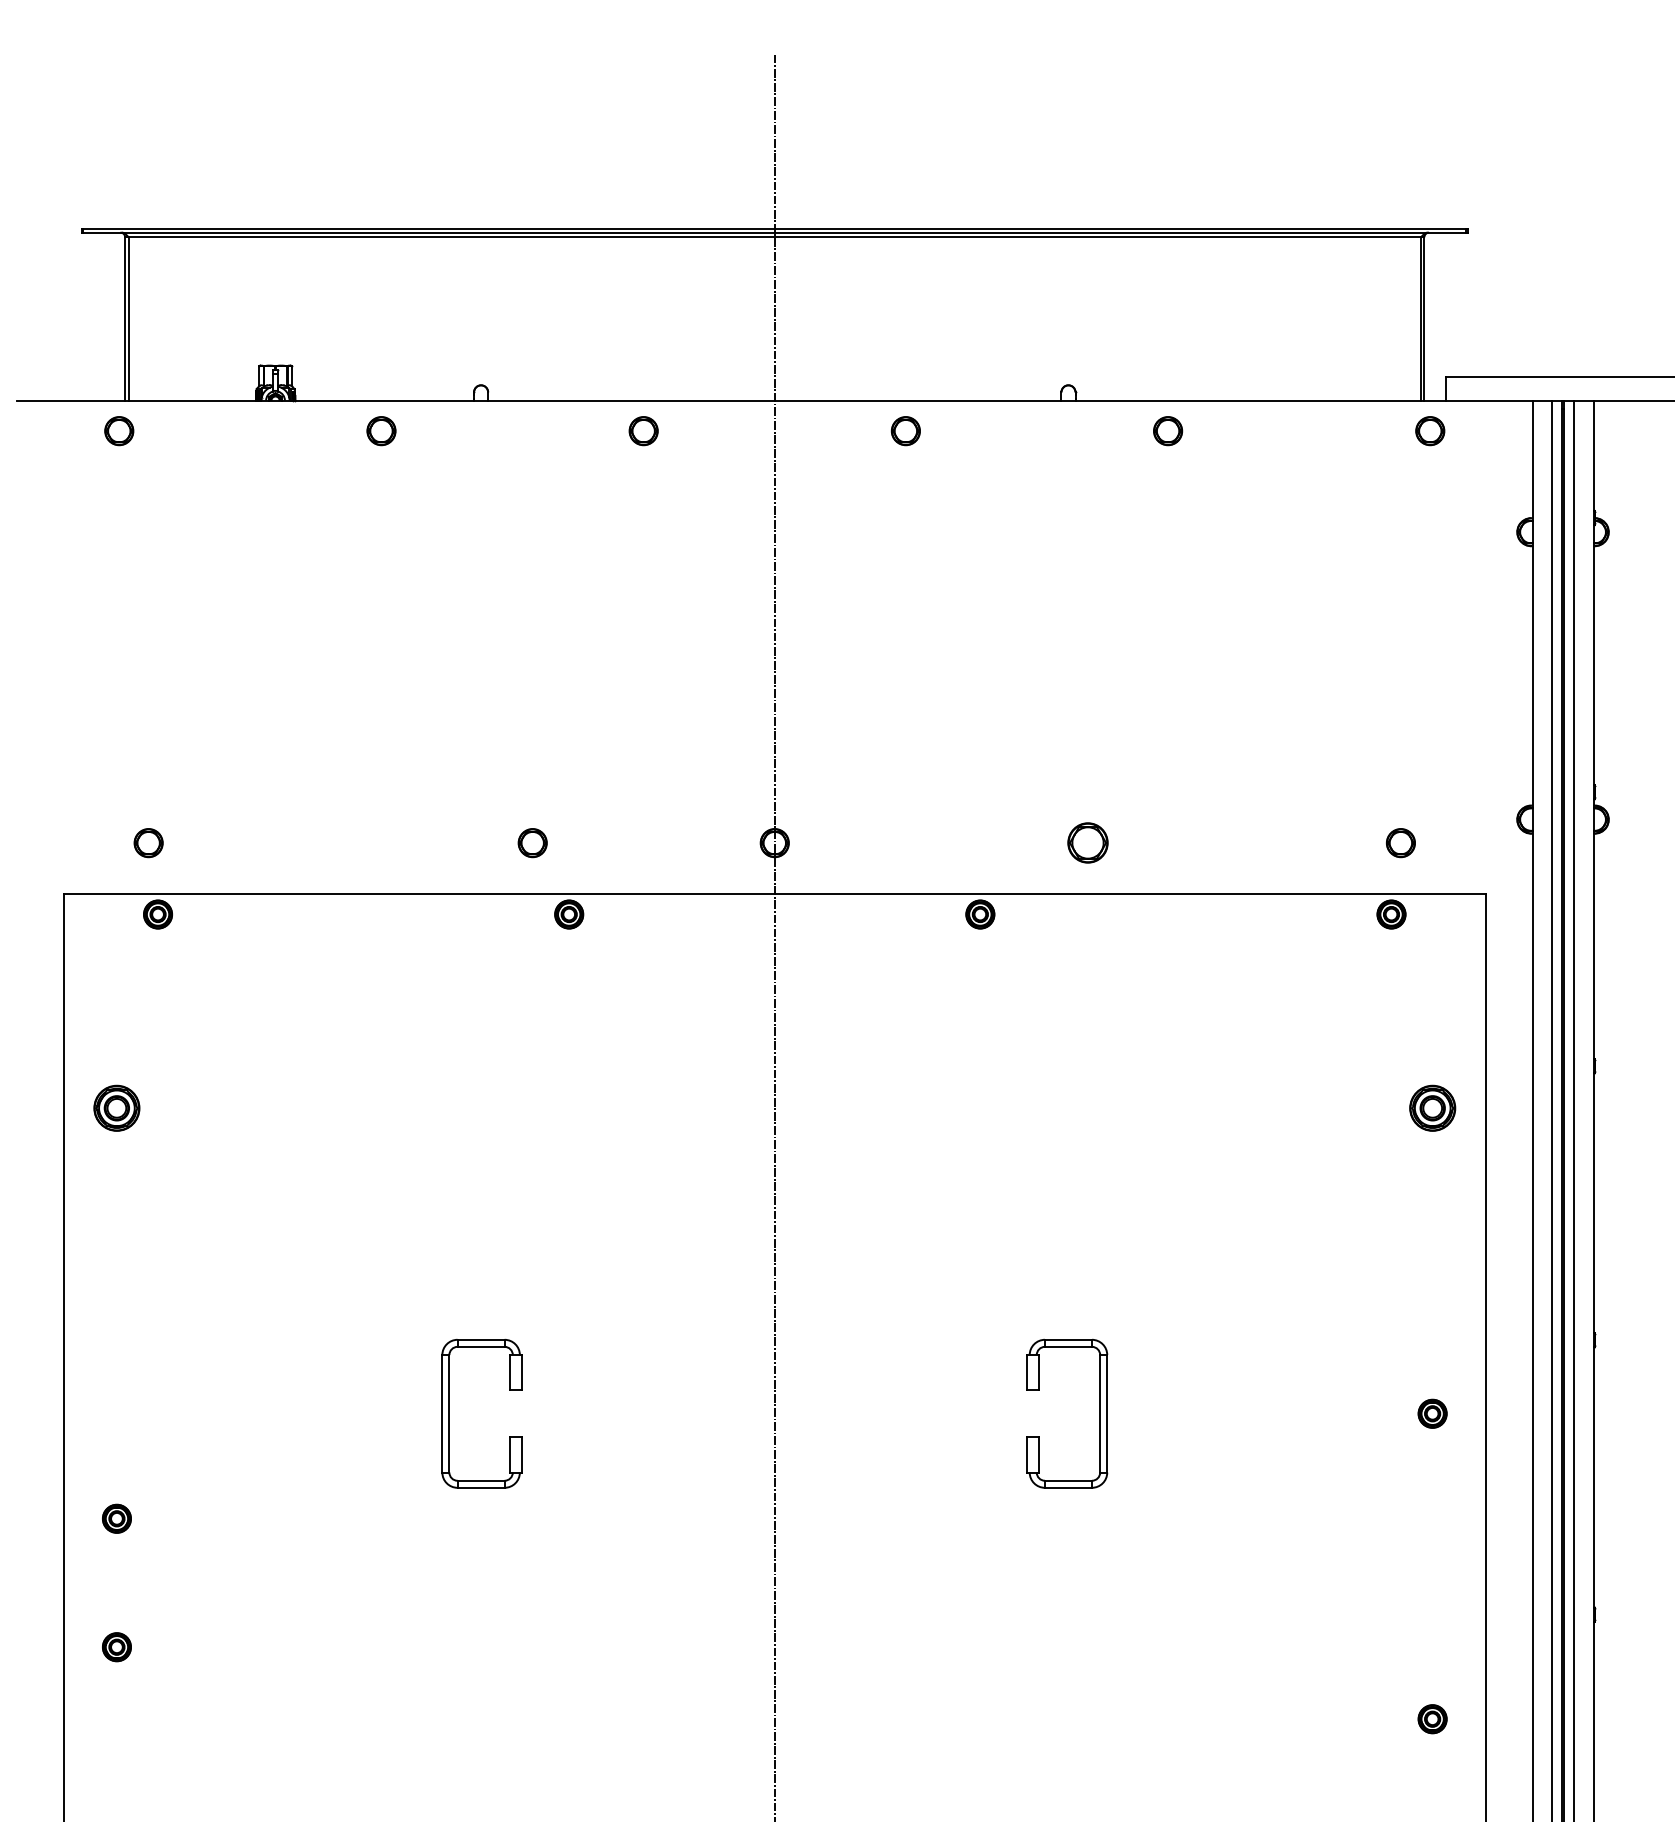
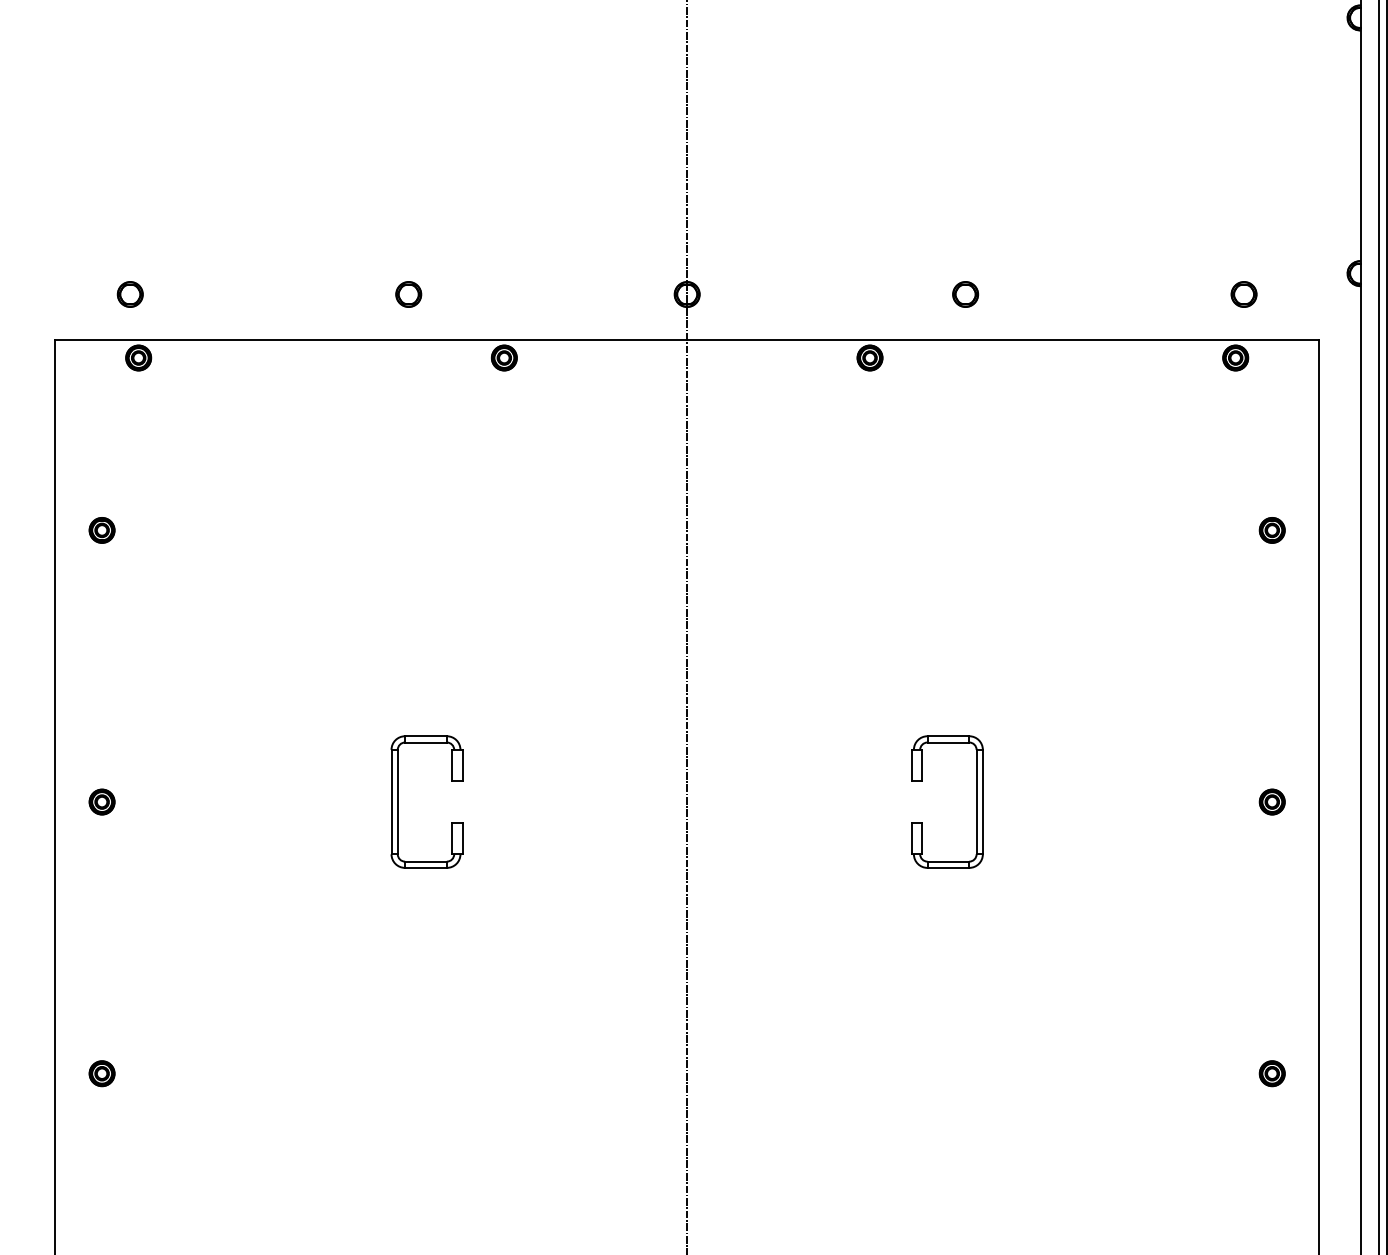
part: (532, 843) -> (408, 294), moved
part: (1087, 843) -> (965, 294), size x0.71
part: (116, 1108) -> (101, 530), size x0.62
part: (1432, 1108) -> (1272, 530), size x0.62
part: (116, 1518) -> (101, 801), moved
part: (116, 1647) -> (101, 1073), moved

